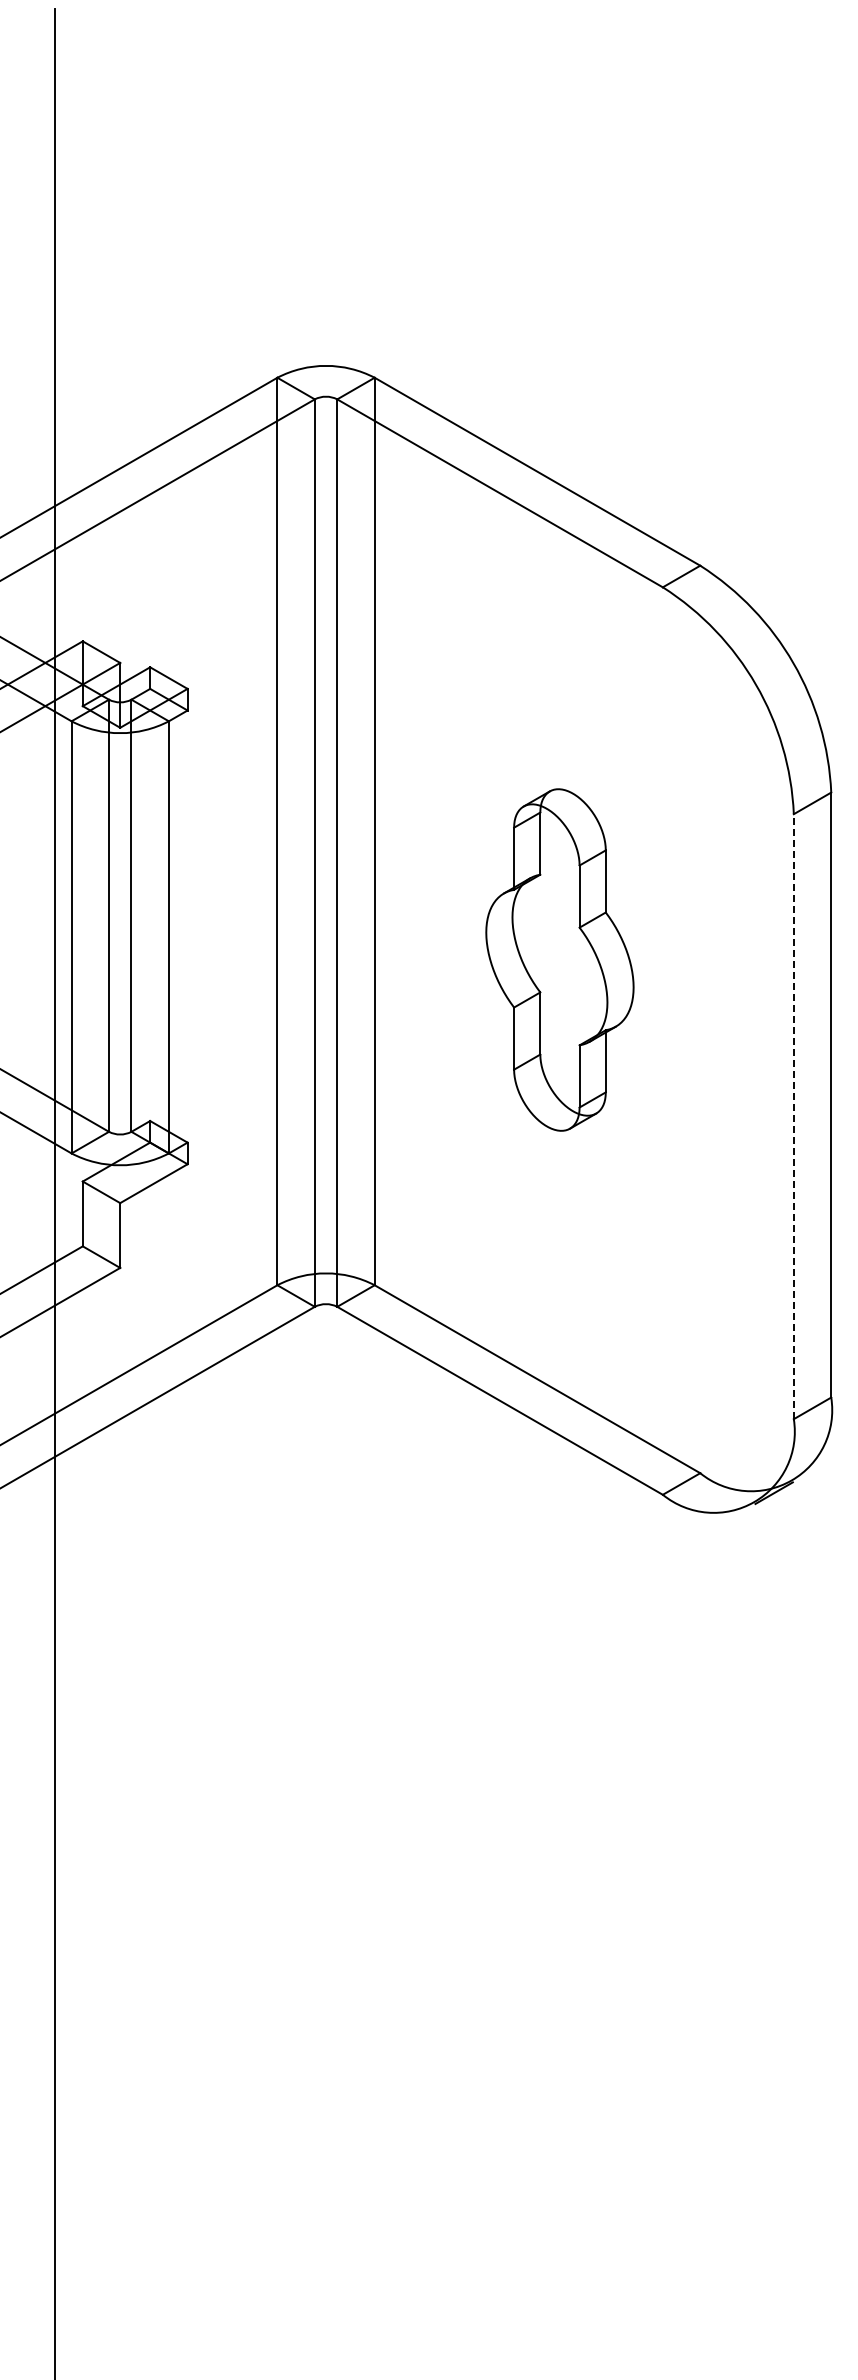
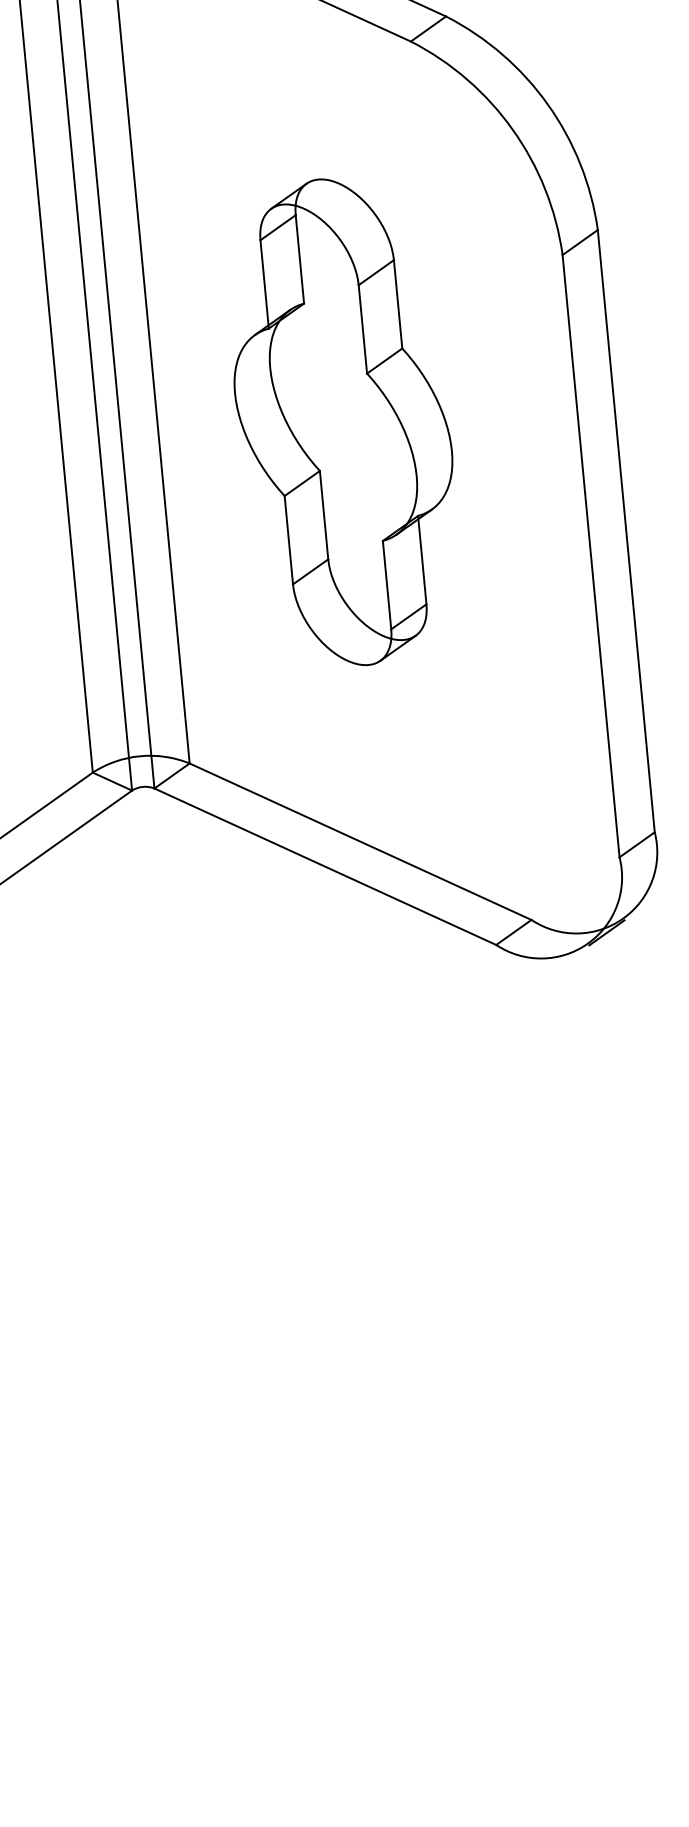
part: (559, 959) -> (342, 421), size x1.43
line: (793, 1116) -> (590, 556), dashed -> solid

